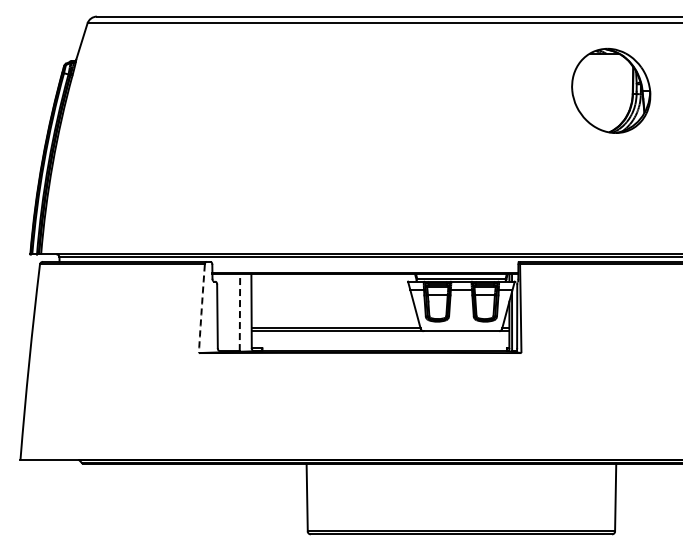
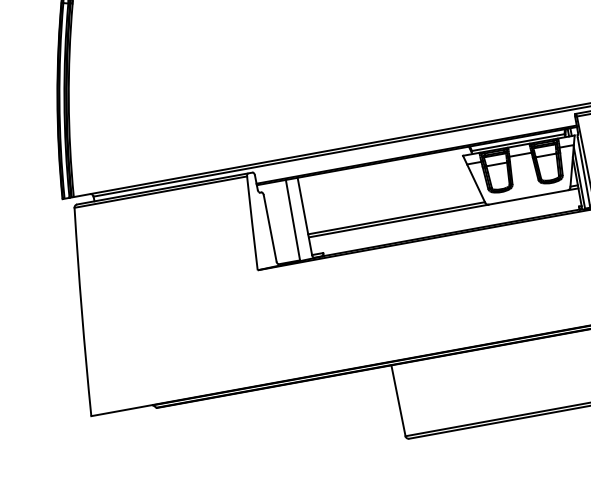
arc: (201, 308) -> (251, 223), dashed -> solid
line: (239, 312) -> (292, 220), dashed -> solid

